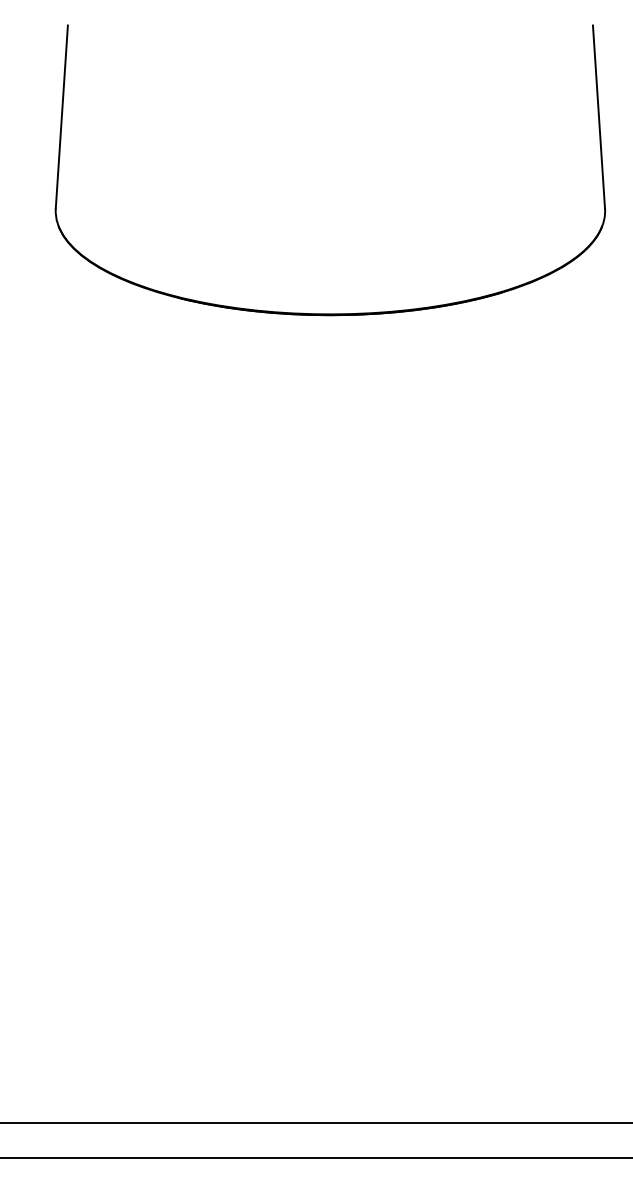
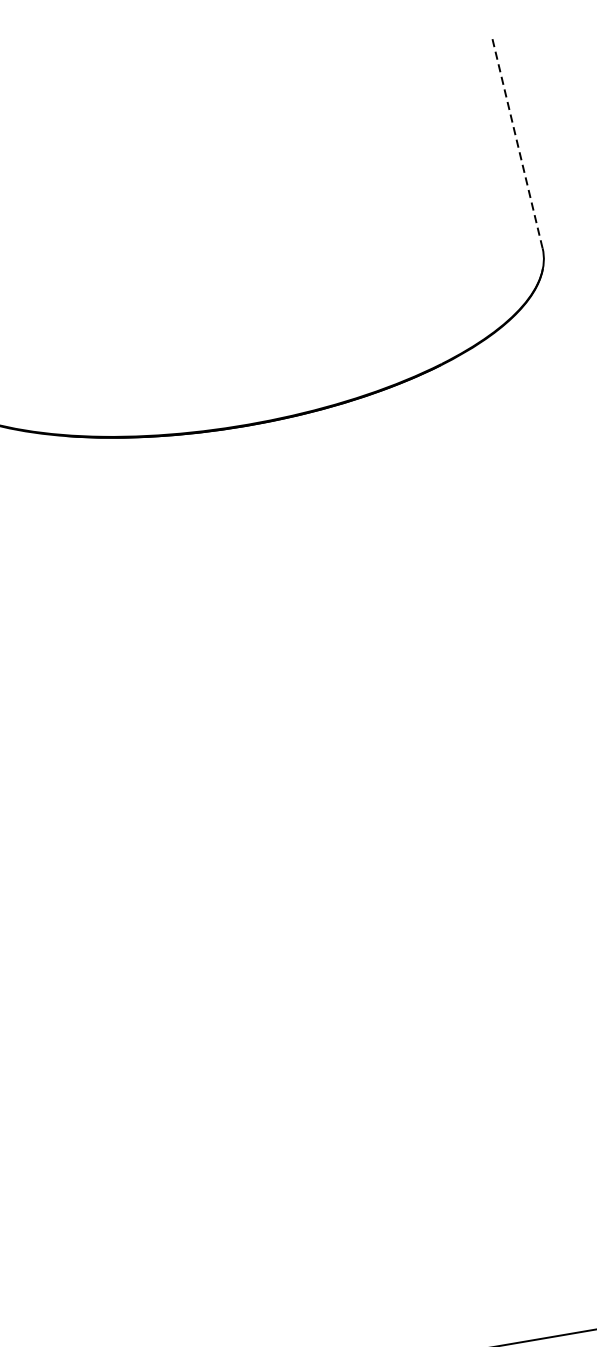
line: (598, 117) -> (516, 143), solid -> dashed

